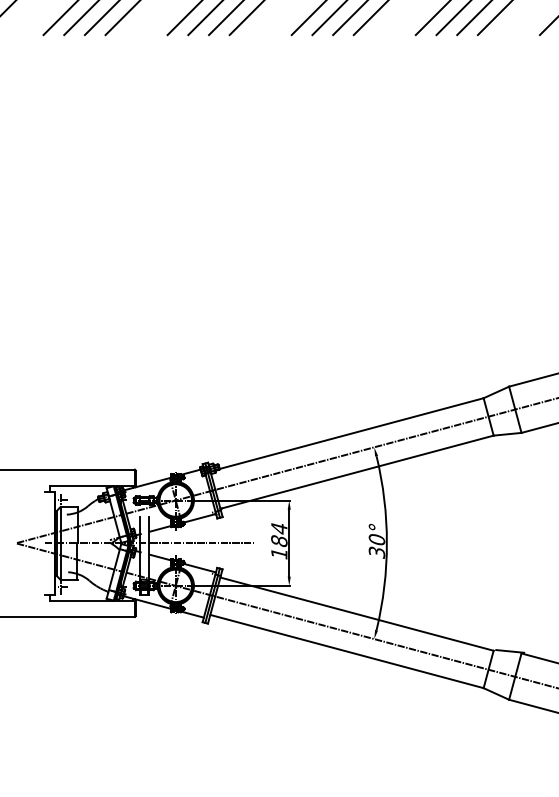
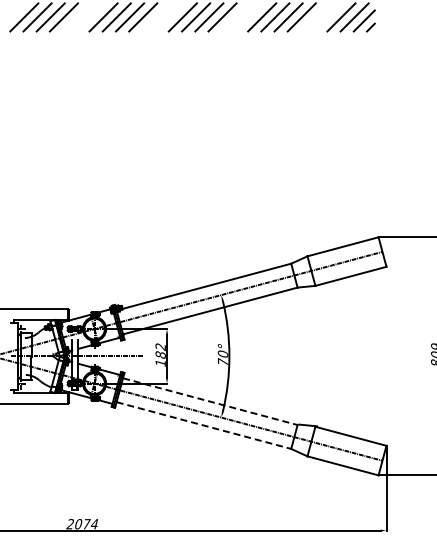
text: (279, 529) -> (160, 347), 184 -> 182
text: (376, 552) -> (222, 362), 30° -> 70°
line: (357, 613) -> (210, 401), solid -> dashed
line: (347, 651) -> (204, 425), solid -> dashed

